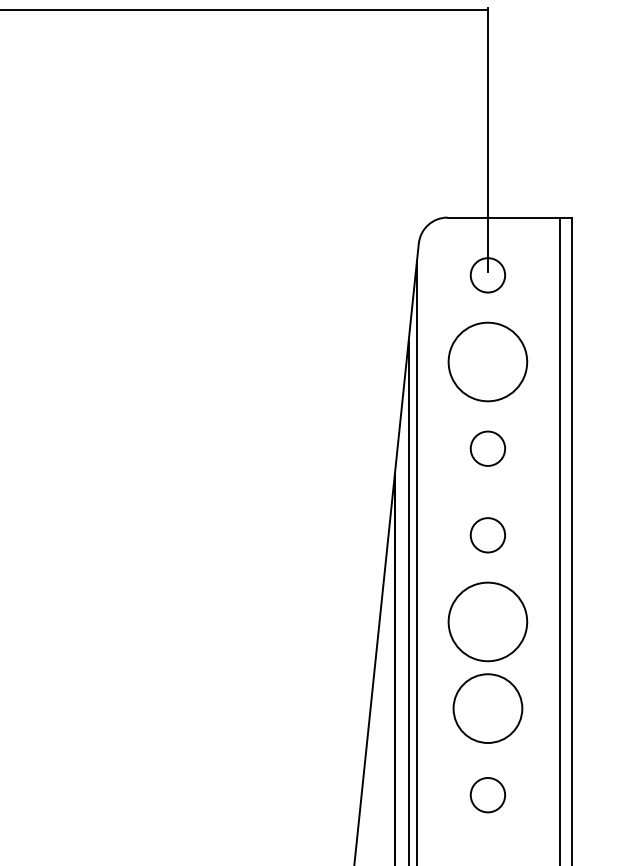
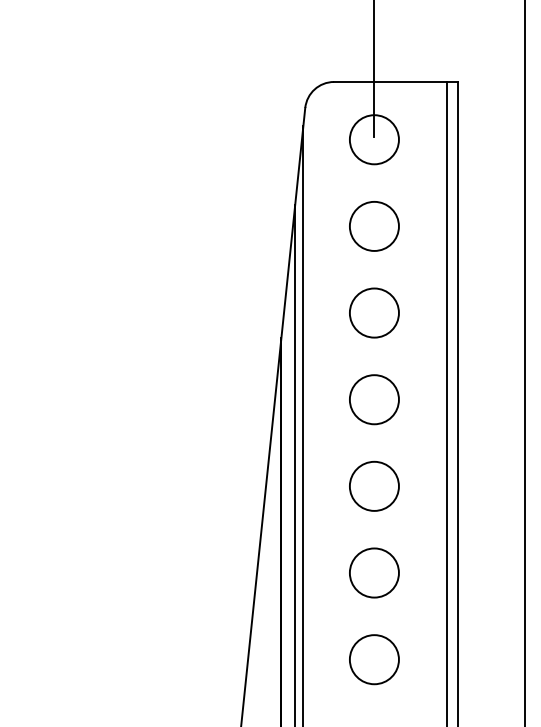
circle: (487, 274) -> (373, 138), size x1.43
circle: (487, 361) -> (373, 225), size x0.62
circle: (487, 448) -> (373, 312), size x1.43
circle: (487, 534) -> (373, 398), size x1.43
circle: (487, 621) -> (373, 485), size x0.62
circle: (487, 708) -> (373, 572), size x0.71
circle: (487, 794) -> (373, 658), size x1.43

